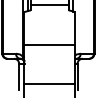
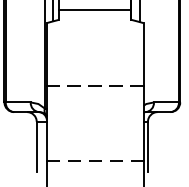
line: (49, 45) -> (94, 86), solid -> dashed
line: (50, 84) -> (96, 161), solid -> dashed

